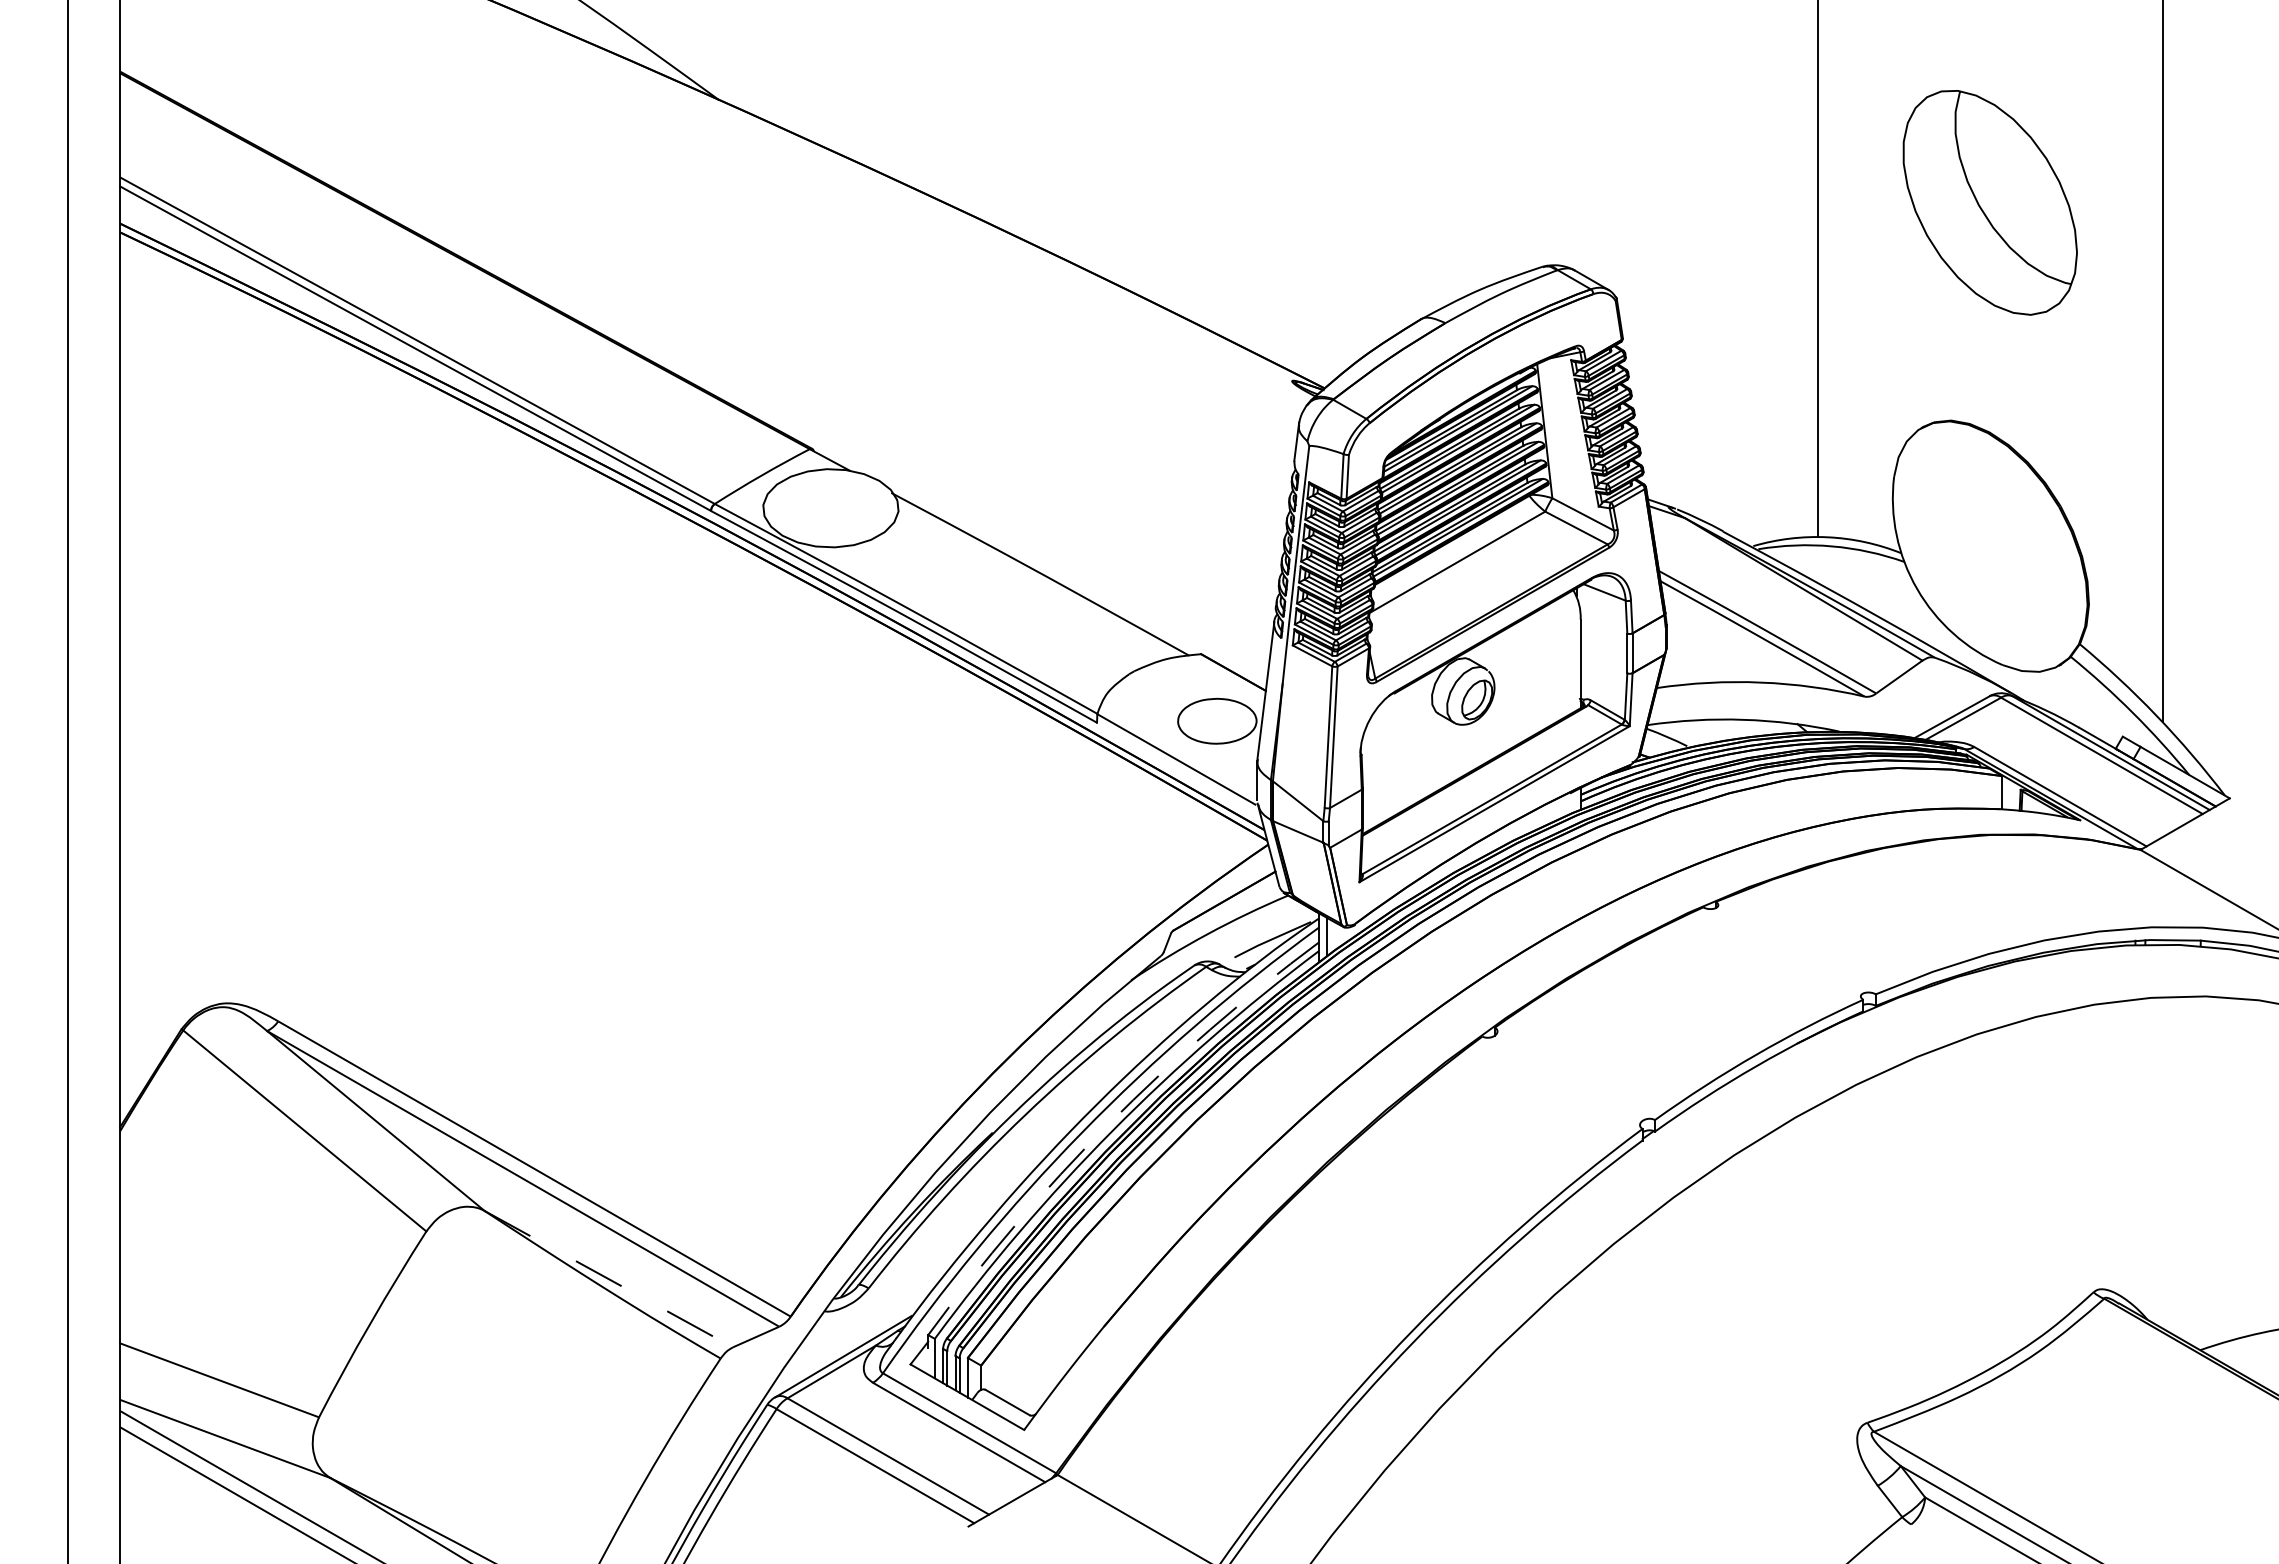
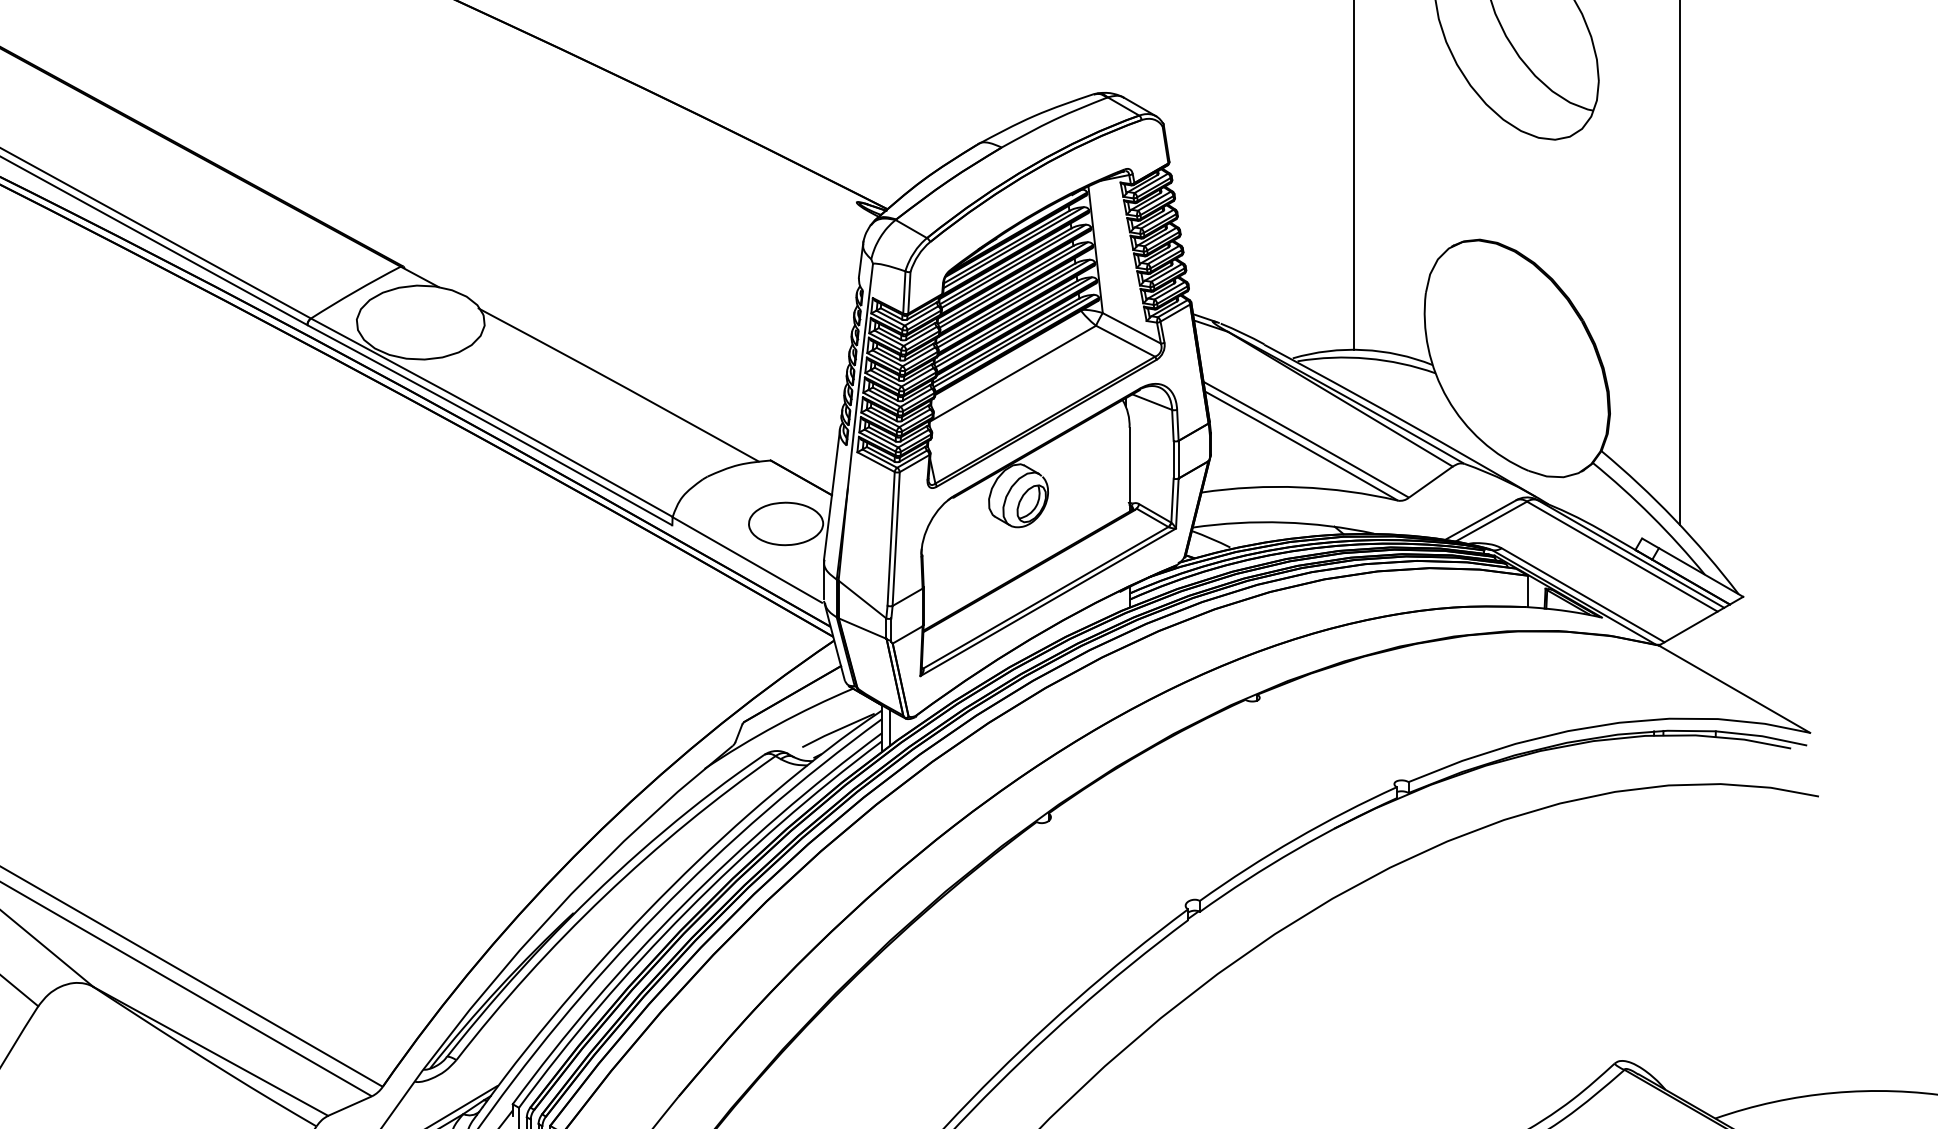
arc: (1108, 1124) -> (683, 905), dashed -> solid
line: (608, 1279) -> (210, 1051), dashed -> solid

